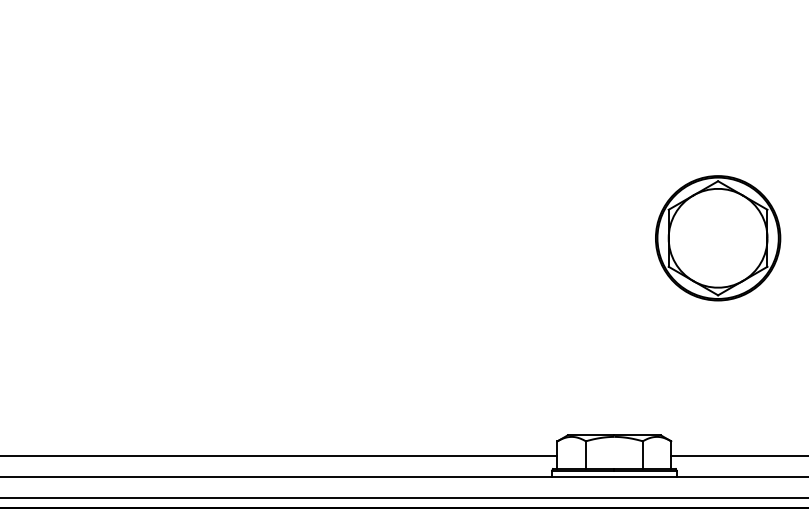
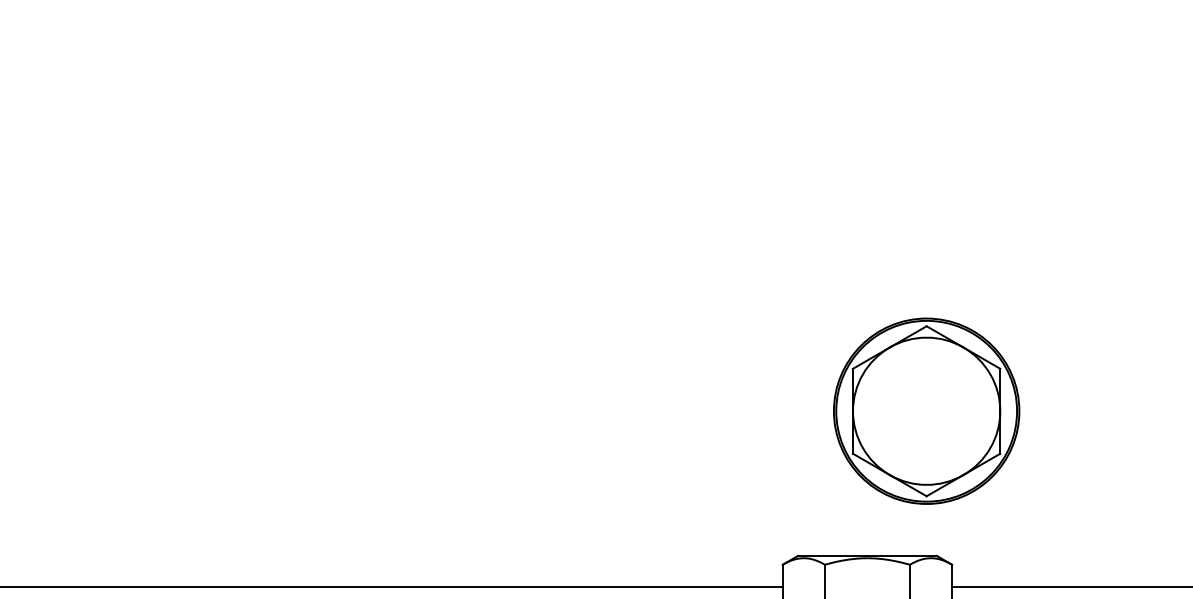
part: (718, 238) -> (927, 411), moved

